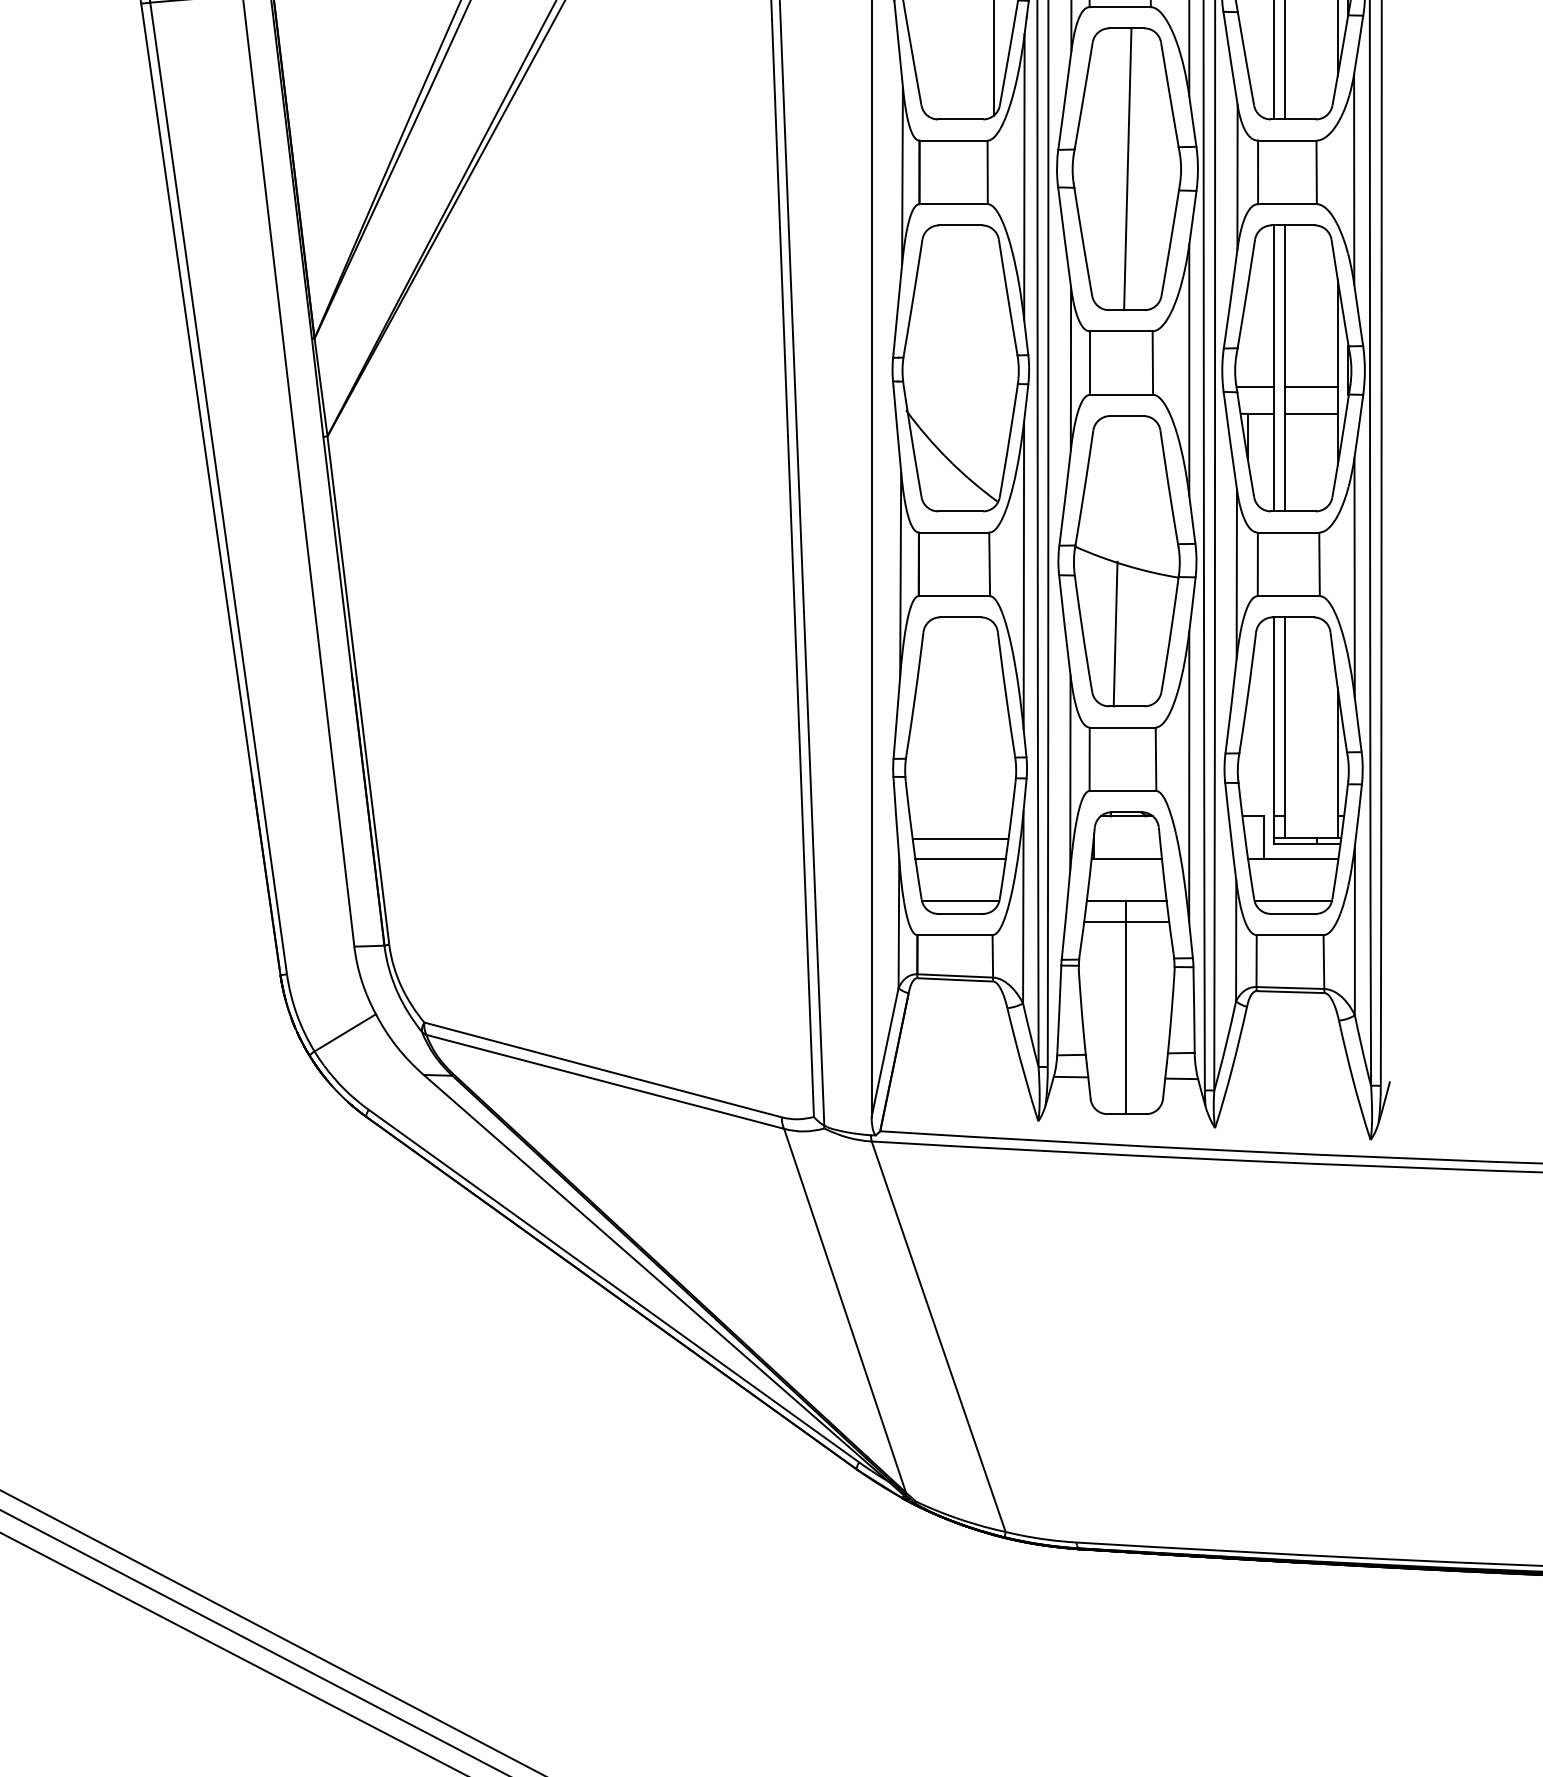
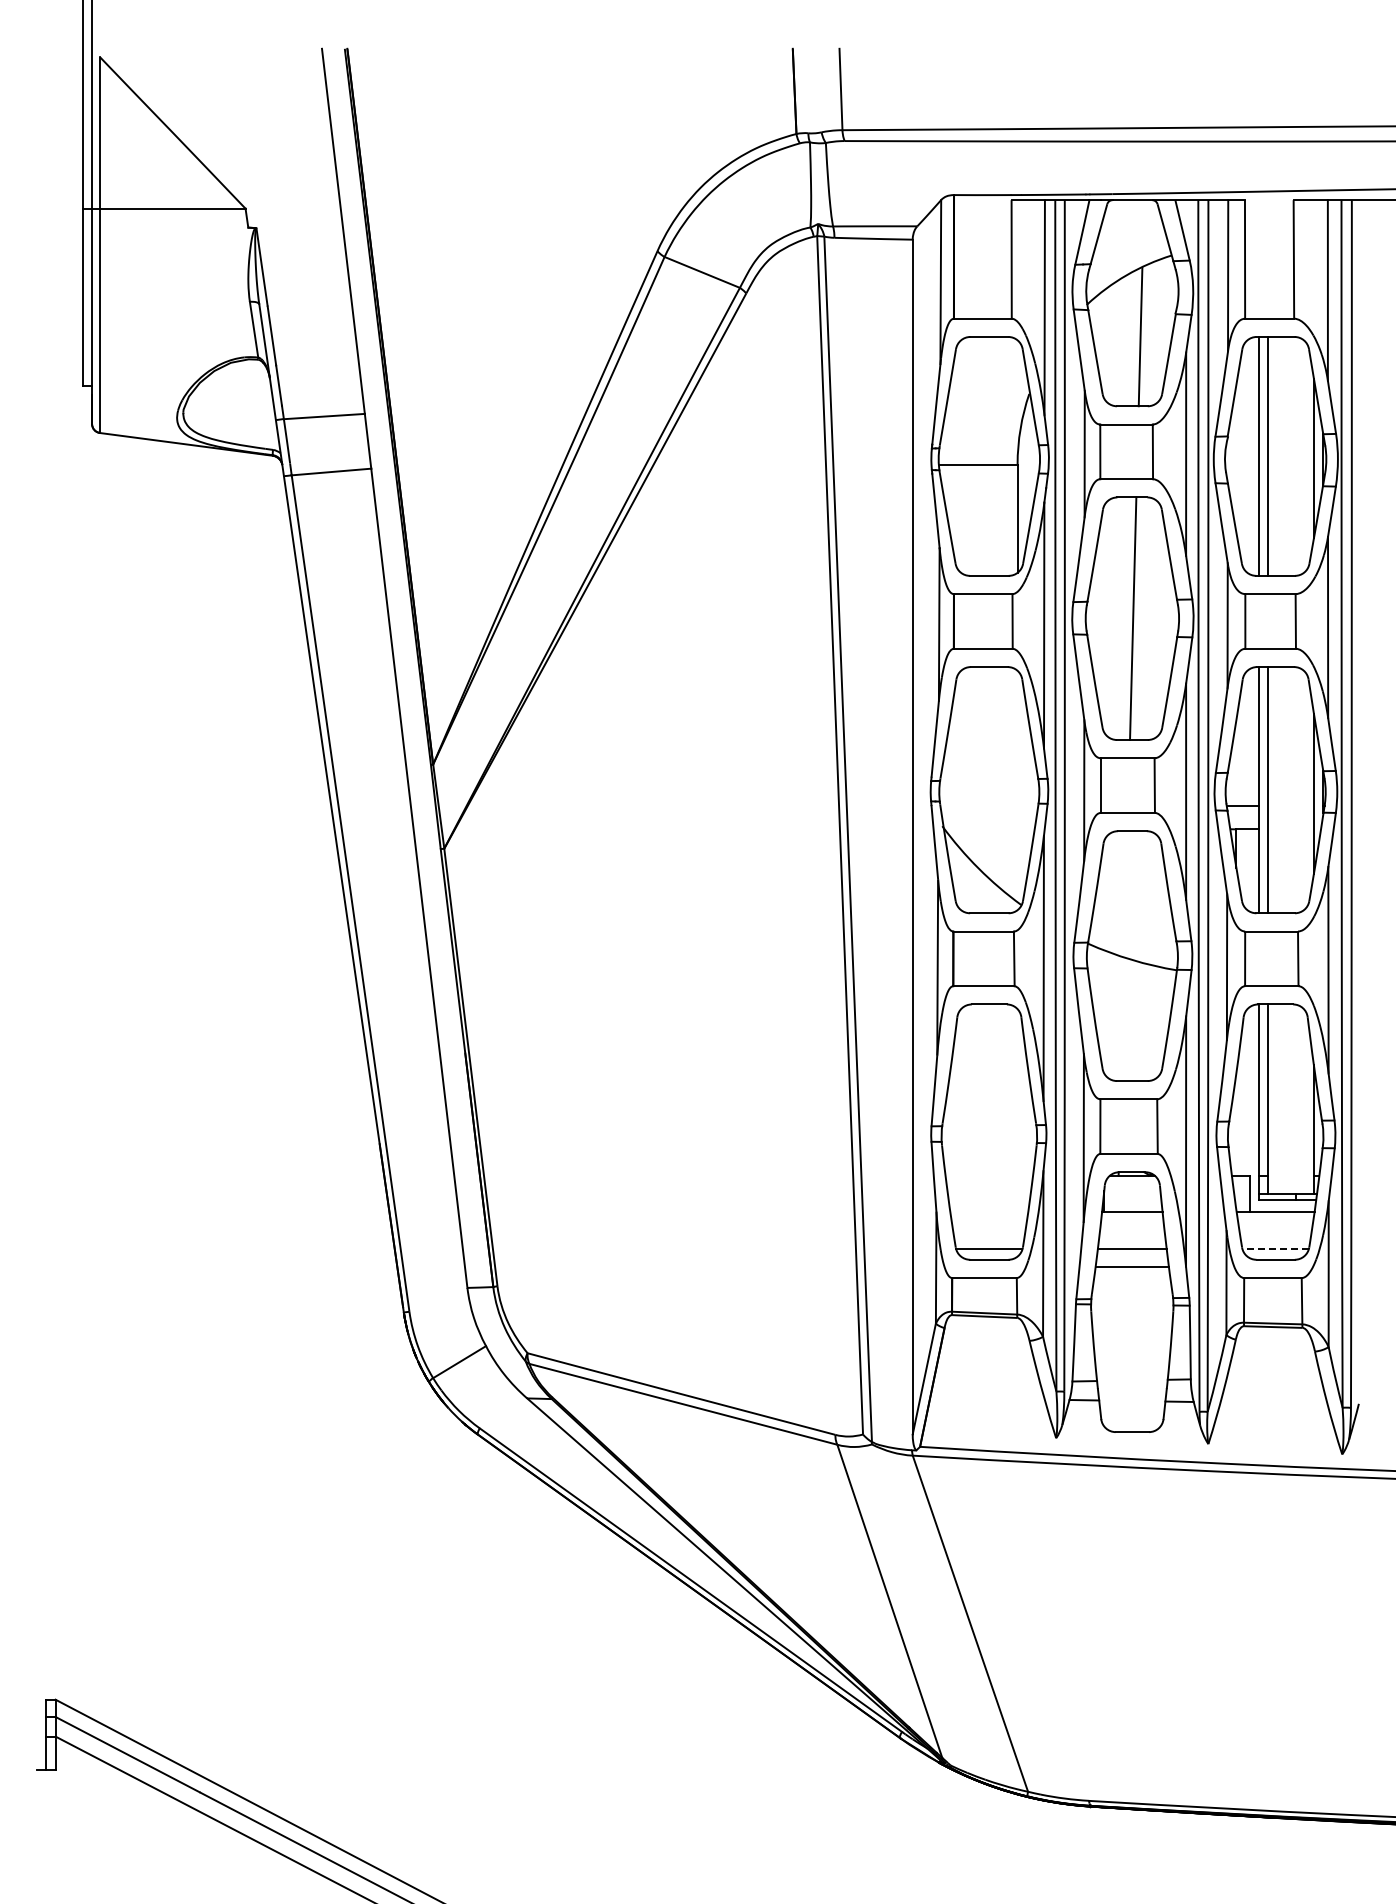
line: (1310, 387) -> (1290, 806), removed
line: (1310, 414) -> (1290, 829), removed
line: (1115, 633) -> (1122, 1018), removed
line: (960, 839) -> (989, 1195), removed
line: (960, 859) -> (989, 1212), removed
line: (1293, 900) -> (1275, 1248), solid -> dashed
line: (1125, 1007) -> (1131, 1340), removed

